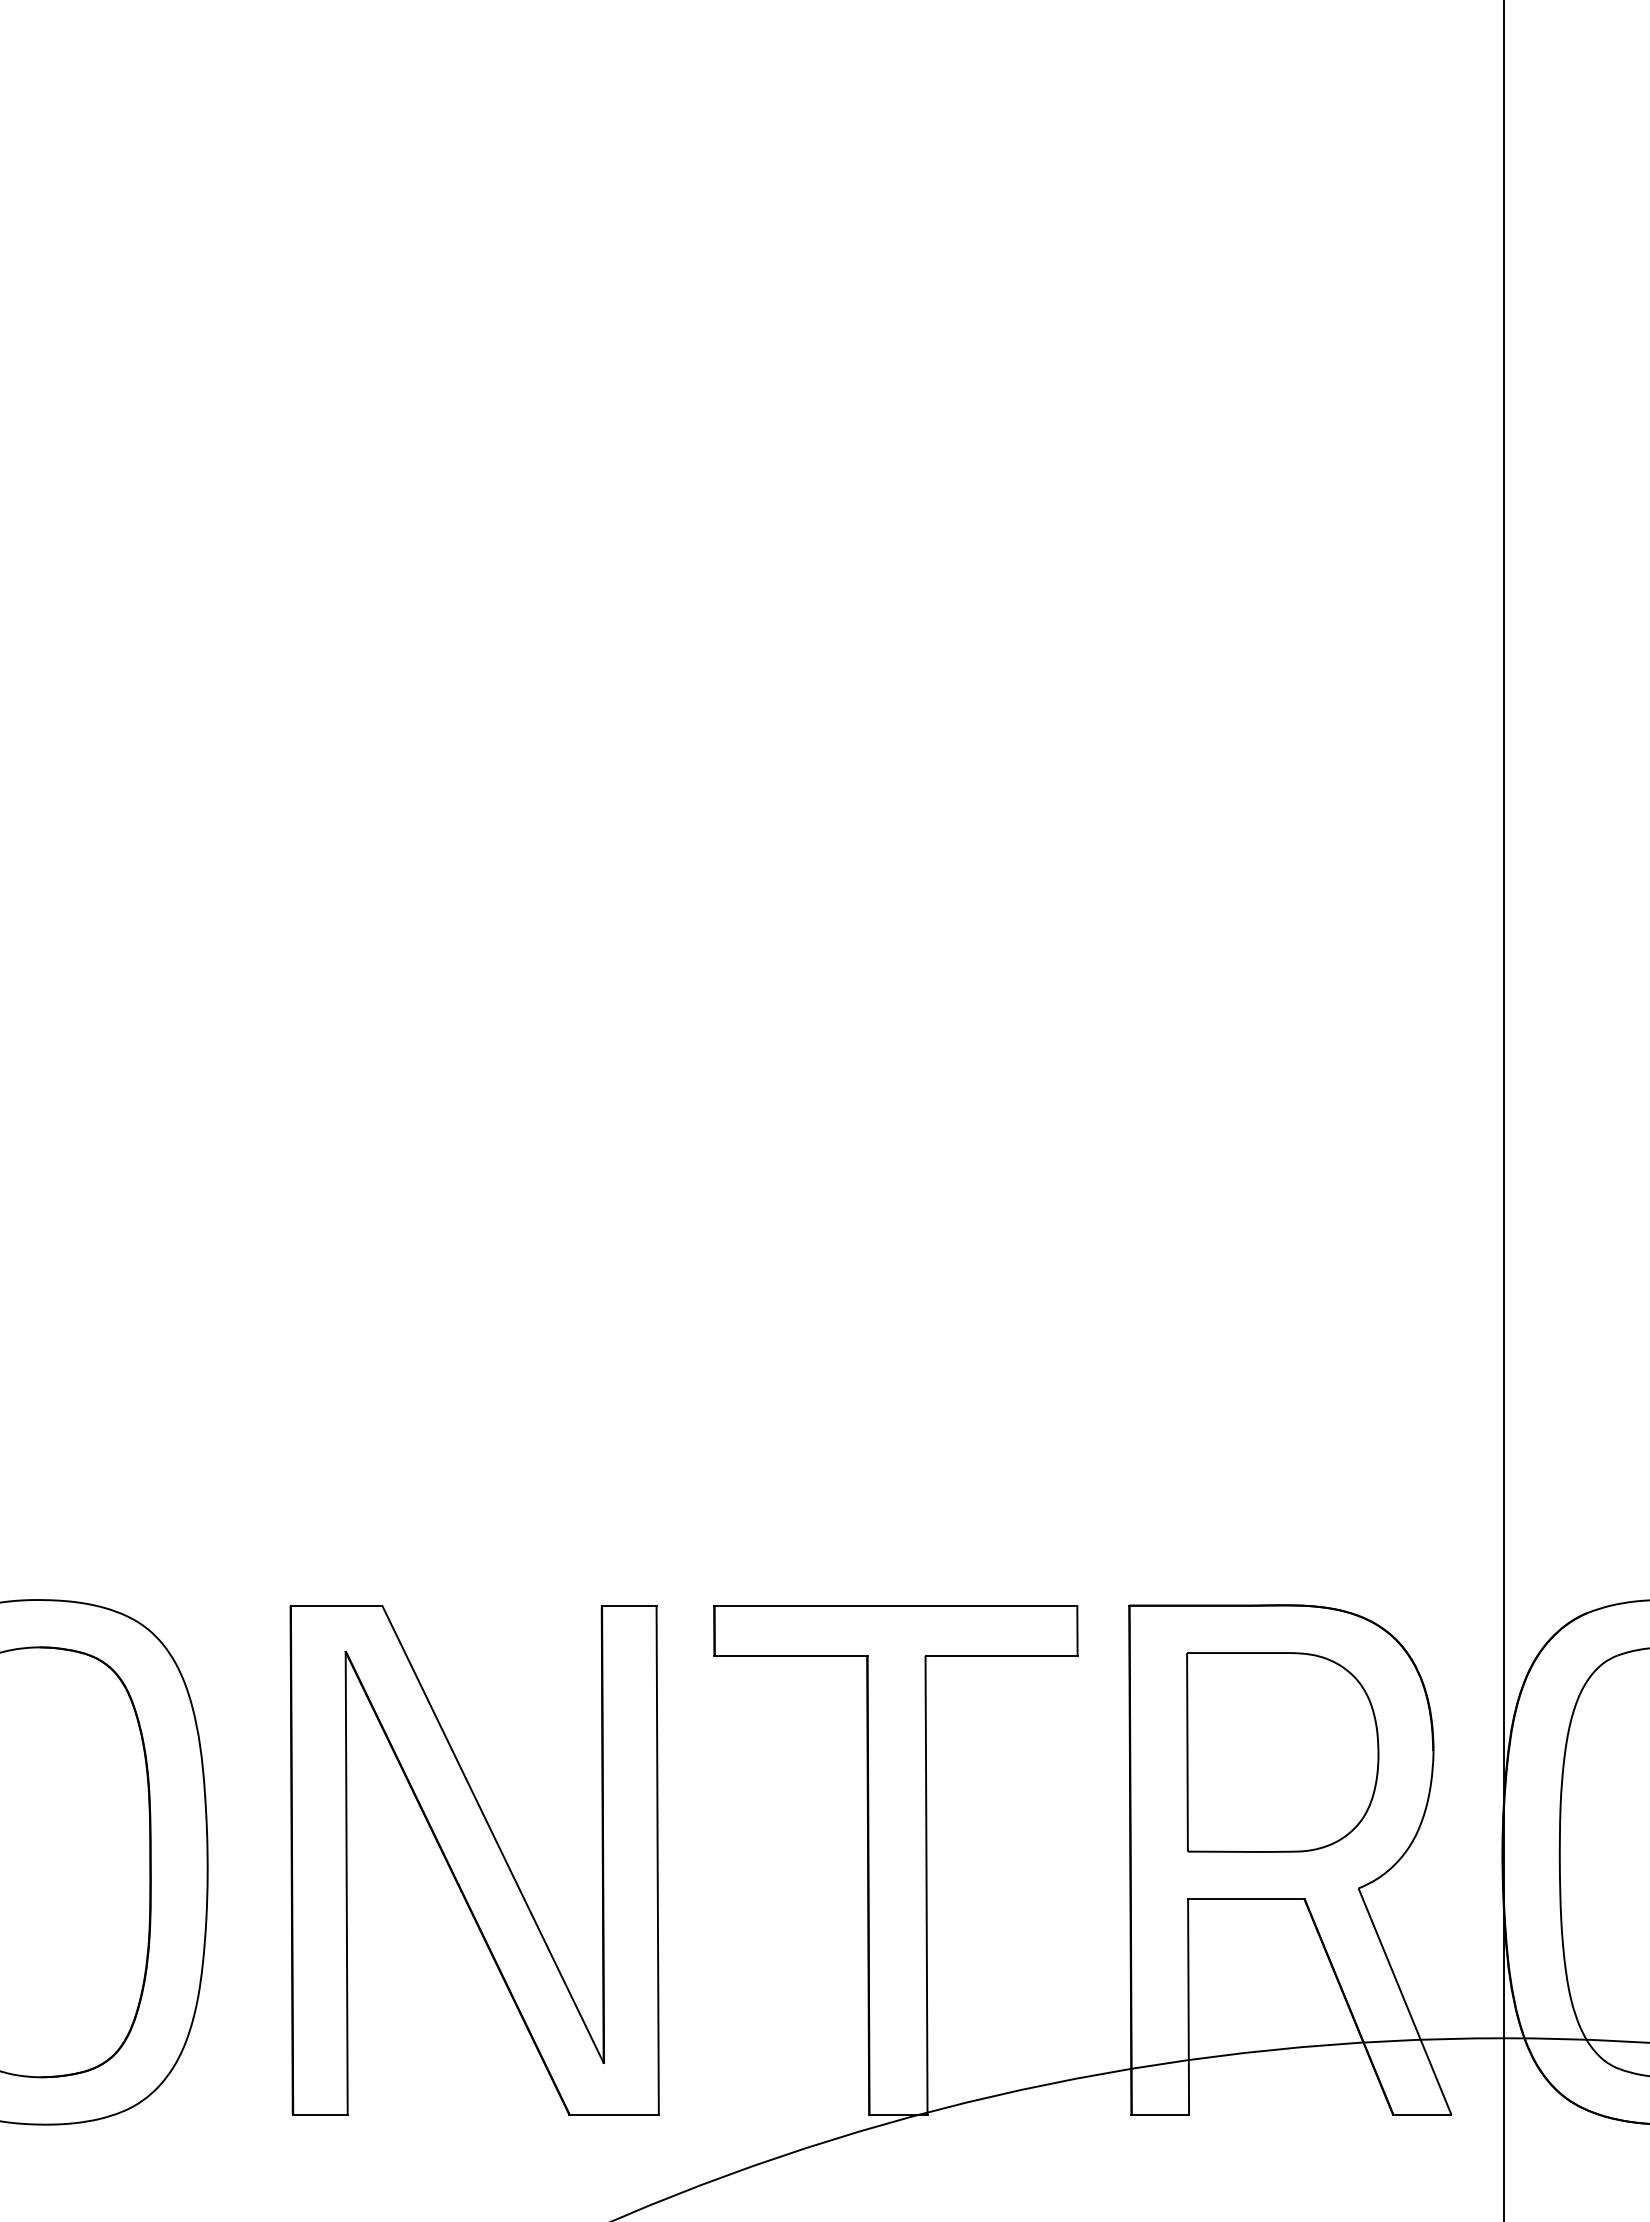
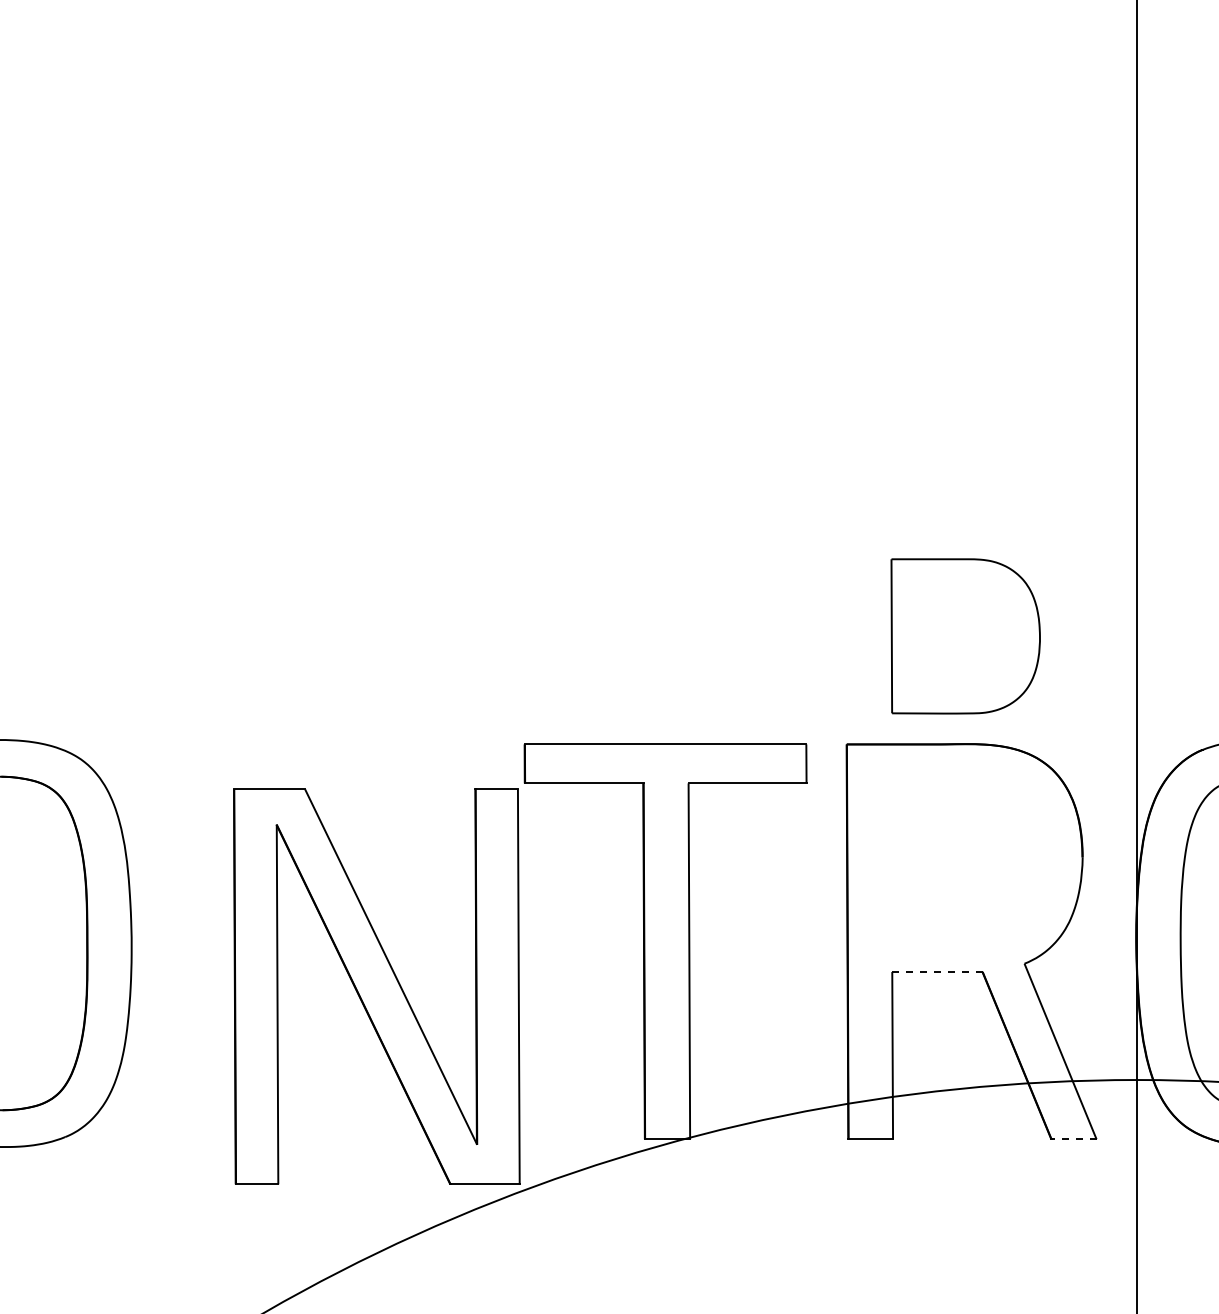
part: (1282, 1752) -> (965, 636), moved
part: (474, 1860) -> (376, 987), moved
line: (1245, 1899) -> (936, 972), solid -> dashed
line: (1421, 2114) -> (1073, 1139), solid -> dashed

